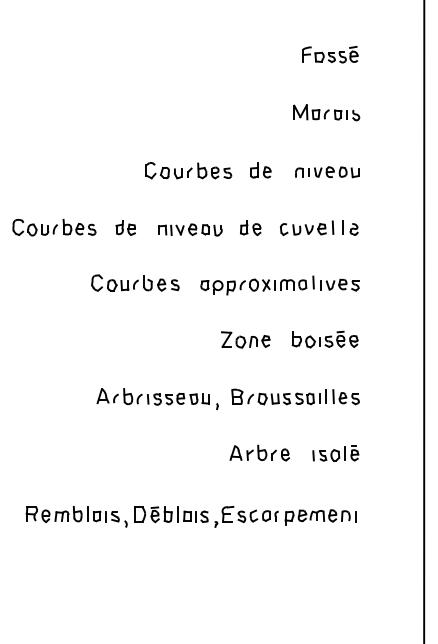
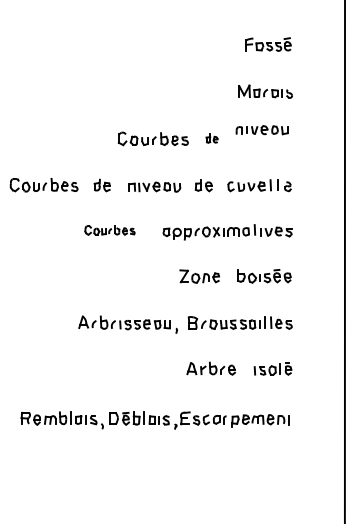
part: (260, 170) -> (211, 138), size x0.7
part: (326, 172) -> (261, 130), moved
part: (134, 283) -> (109, 230), size x0.7

